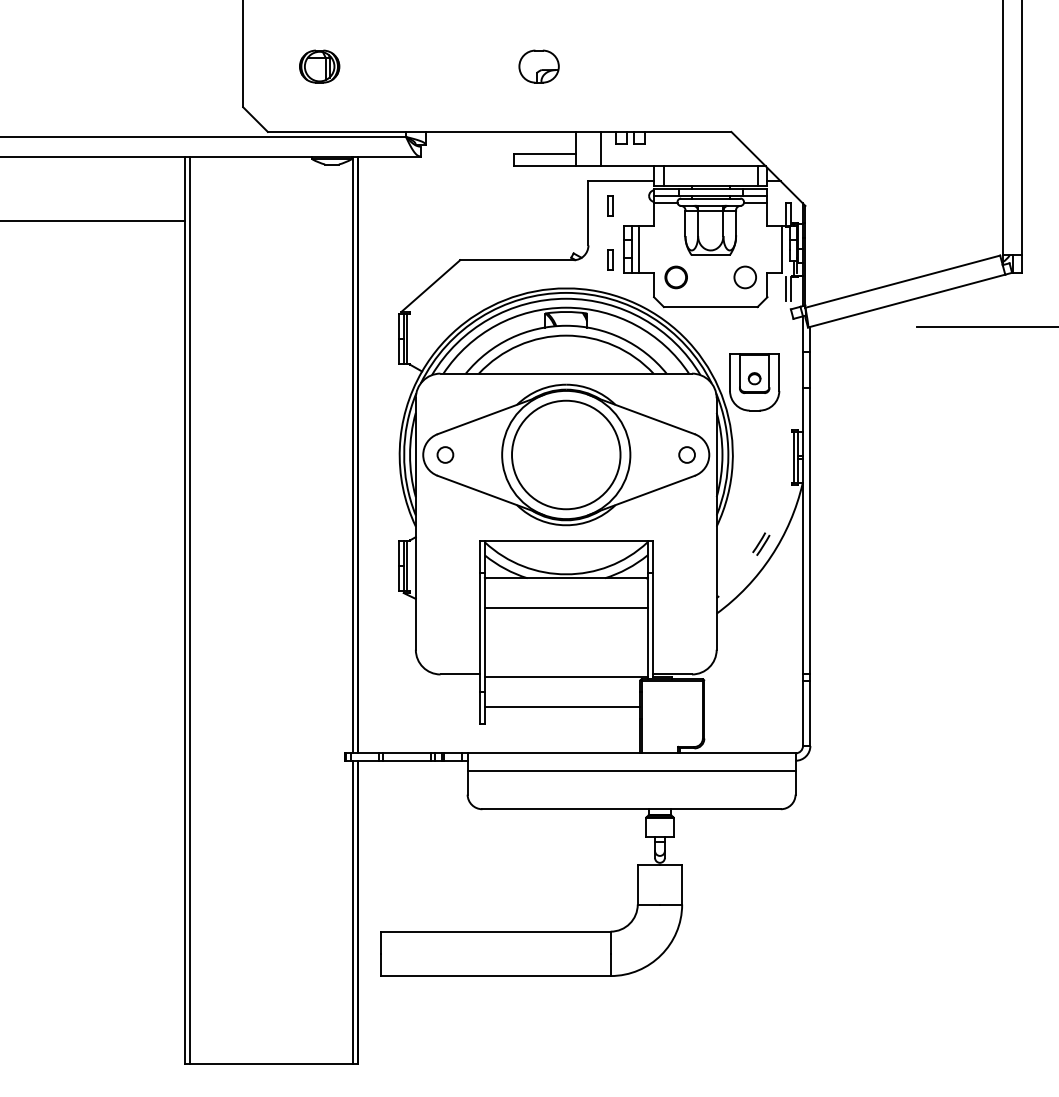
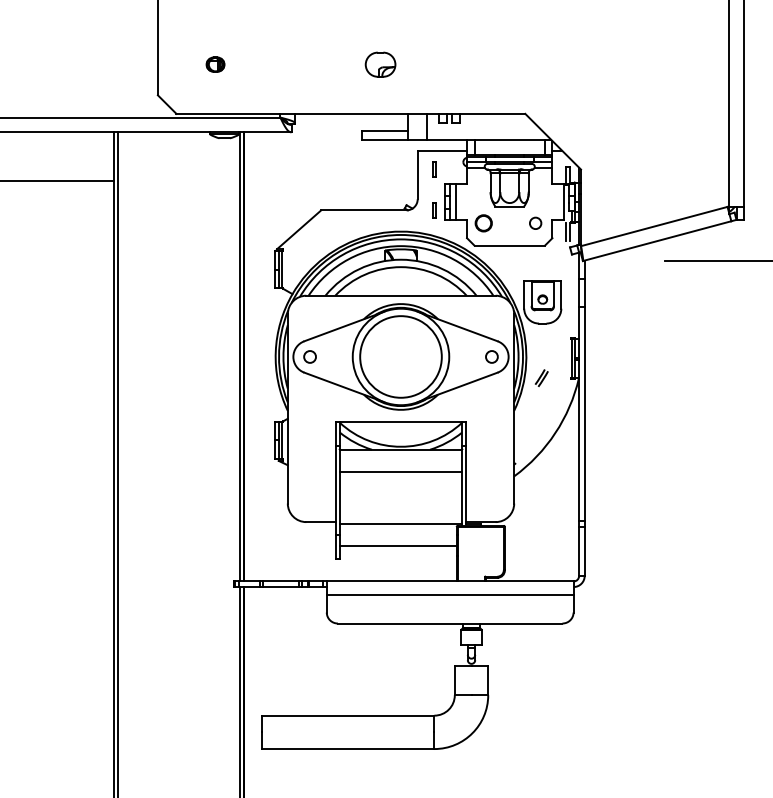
part: (319, 66) -> (215, 64), size x0.6
circle: (744, 277) -> (535, 223), size x0.7
part: (761, 543) -> (541, 377), moved

